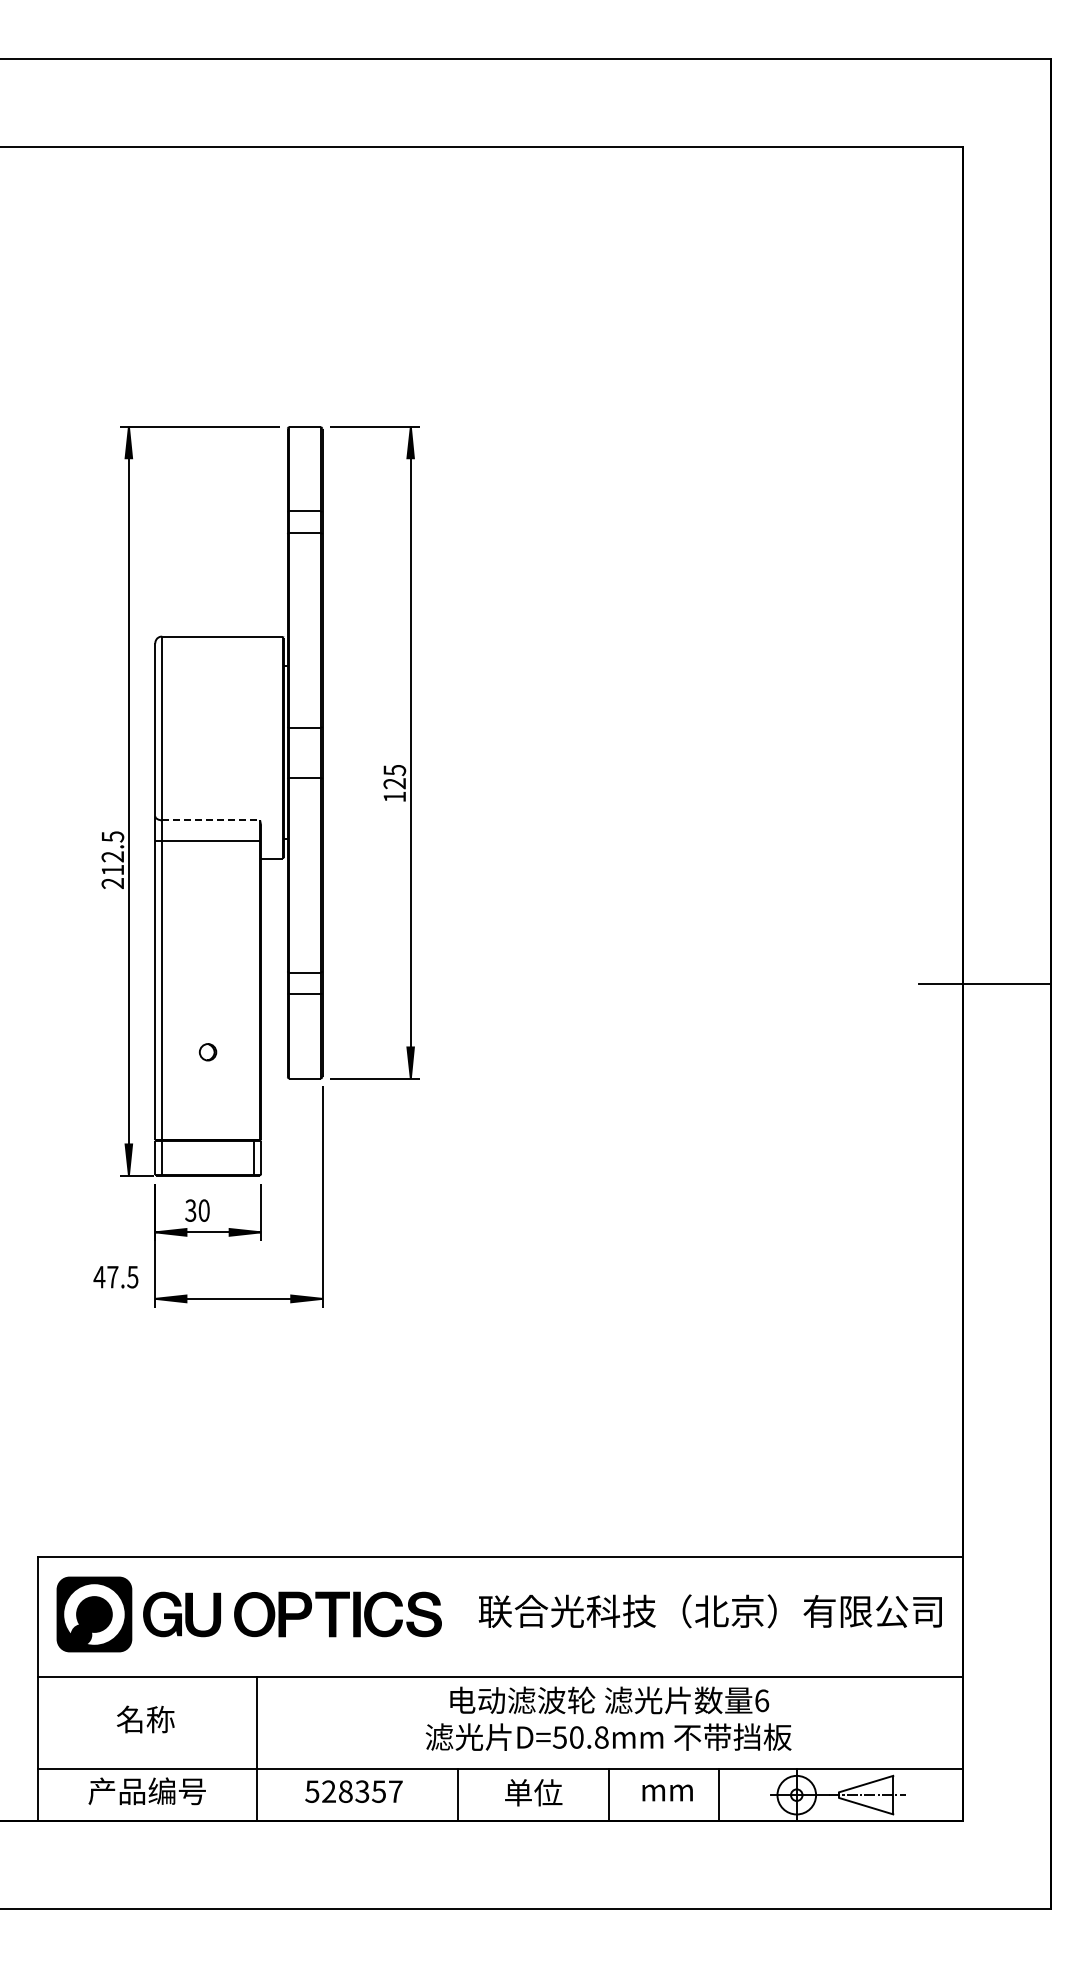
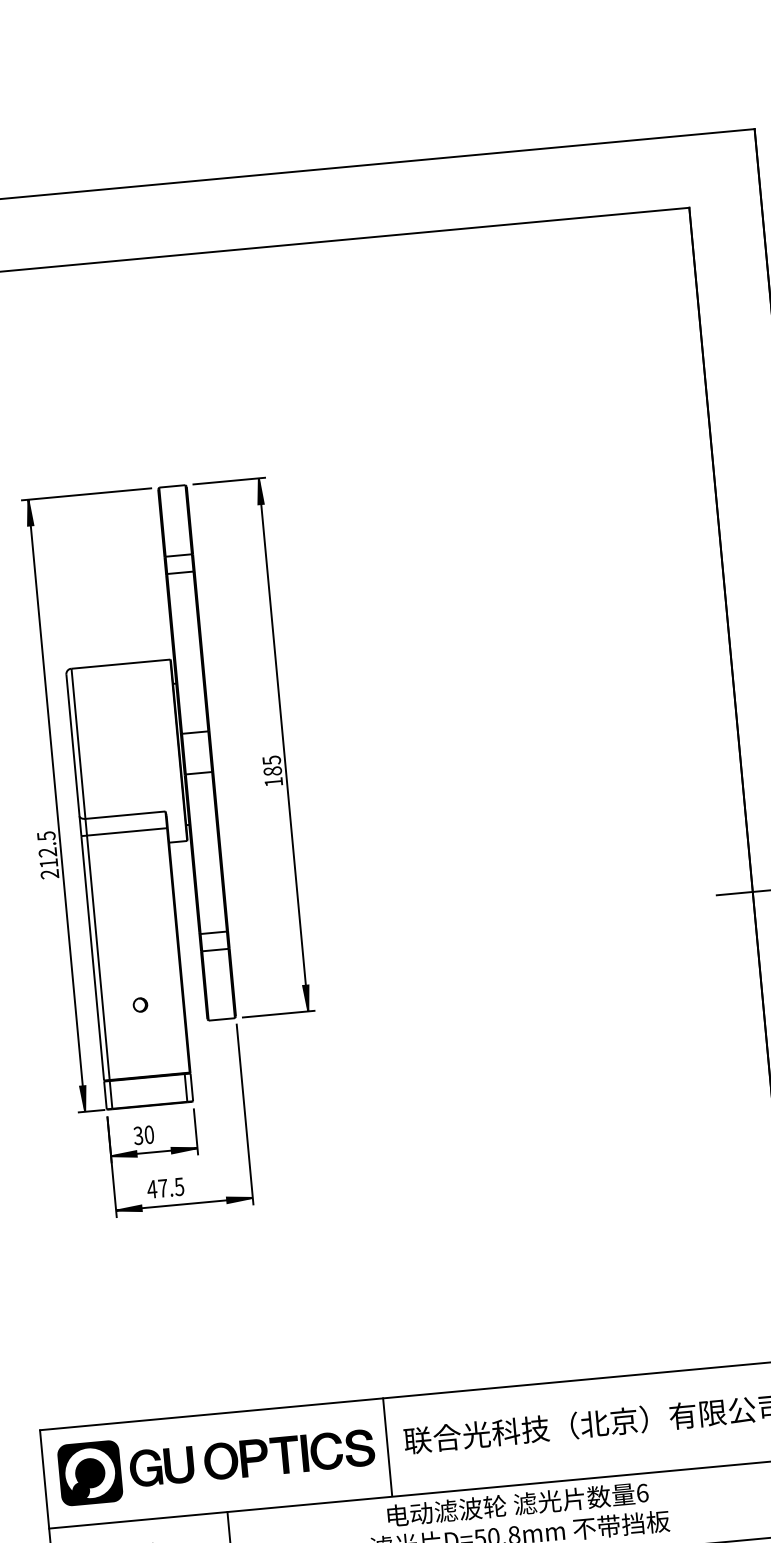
text: (394, 783) -> (272, 771), 125 -> 185
line: (211, 820) -> (125, 815), dashed -> solid
text: (115, 1277) -> (165, 1188), moved
line: (458, 1616) -> (388, 1447), added

